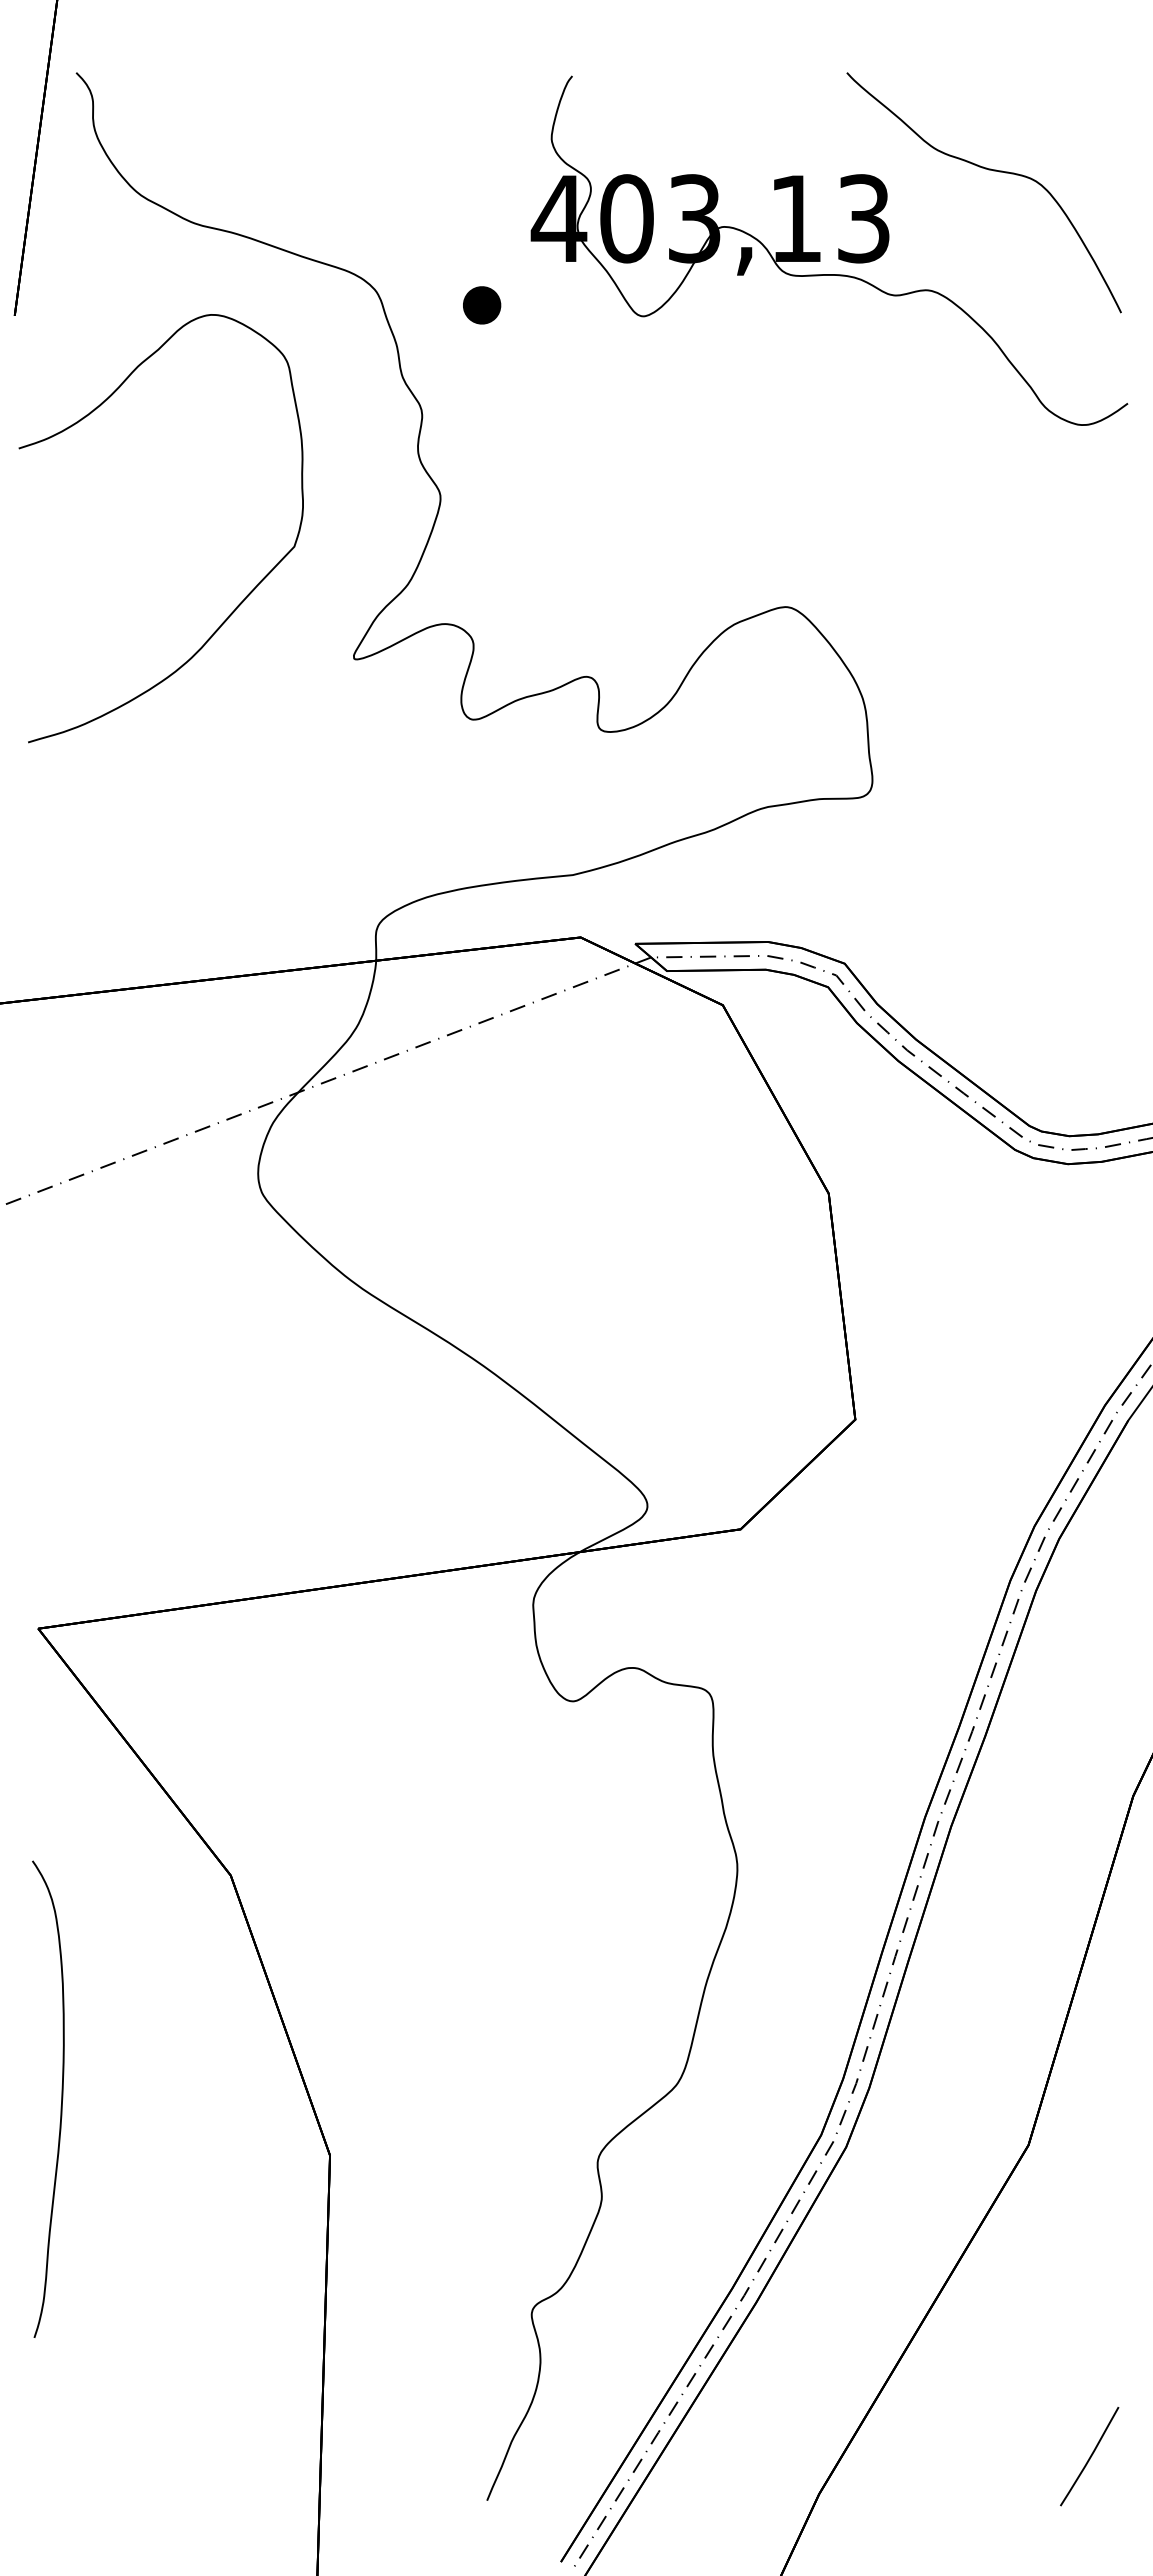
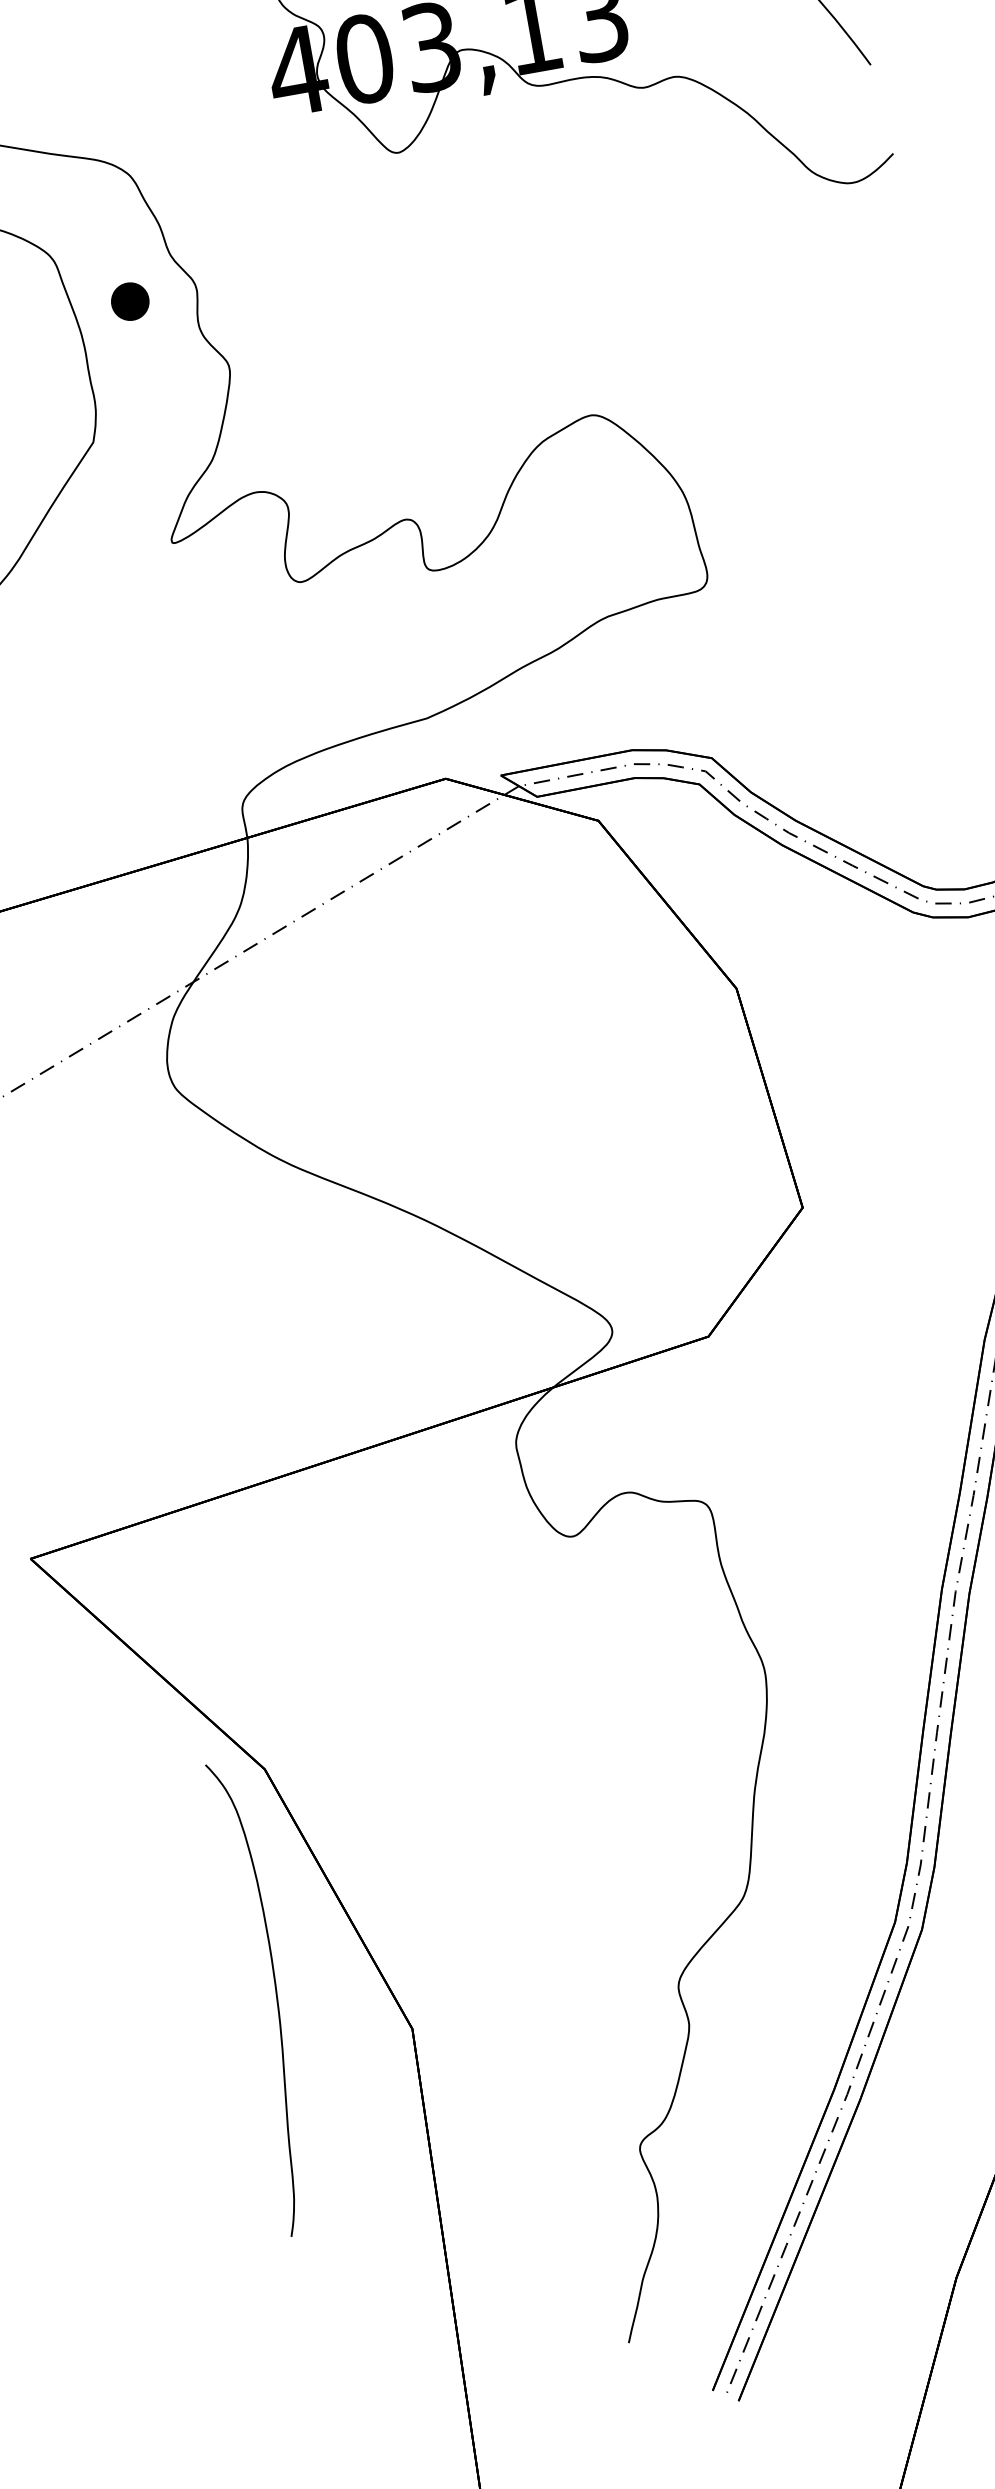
part: (482, 305) -> (130, 301), moved
curve: (61, 2098) -> (276, 1995), moved

